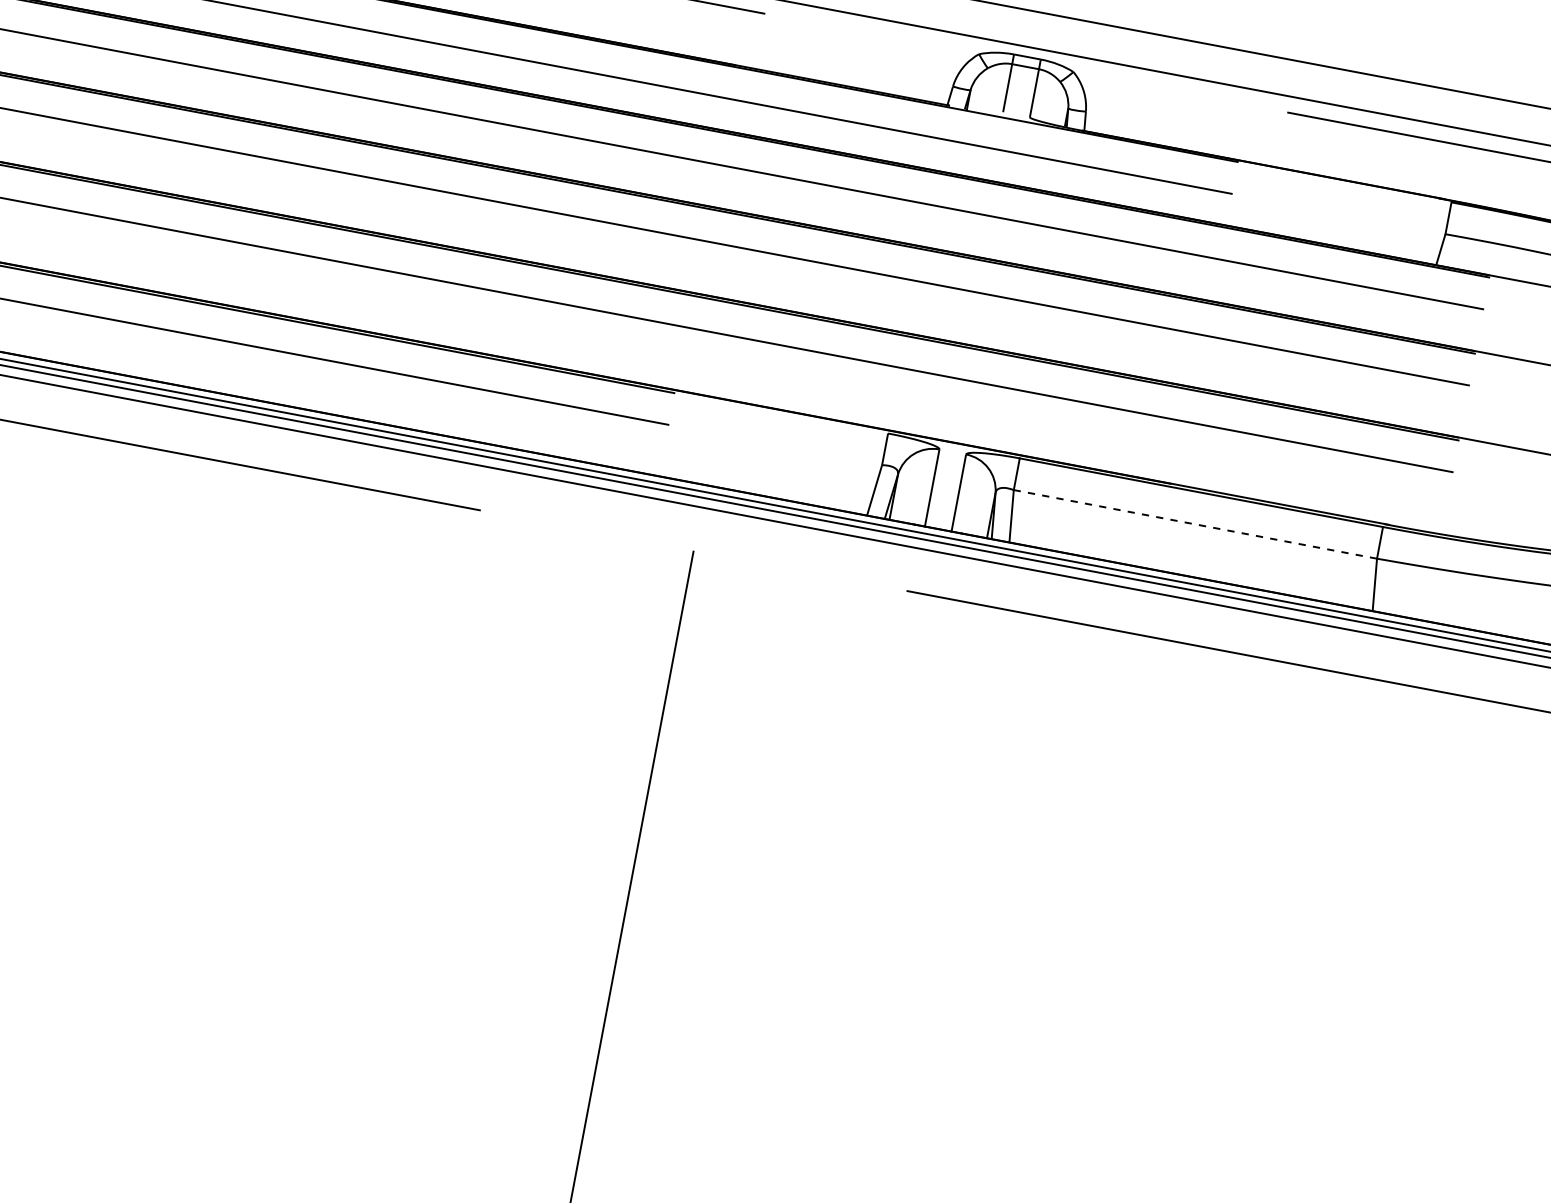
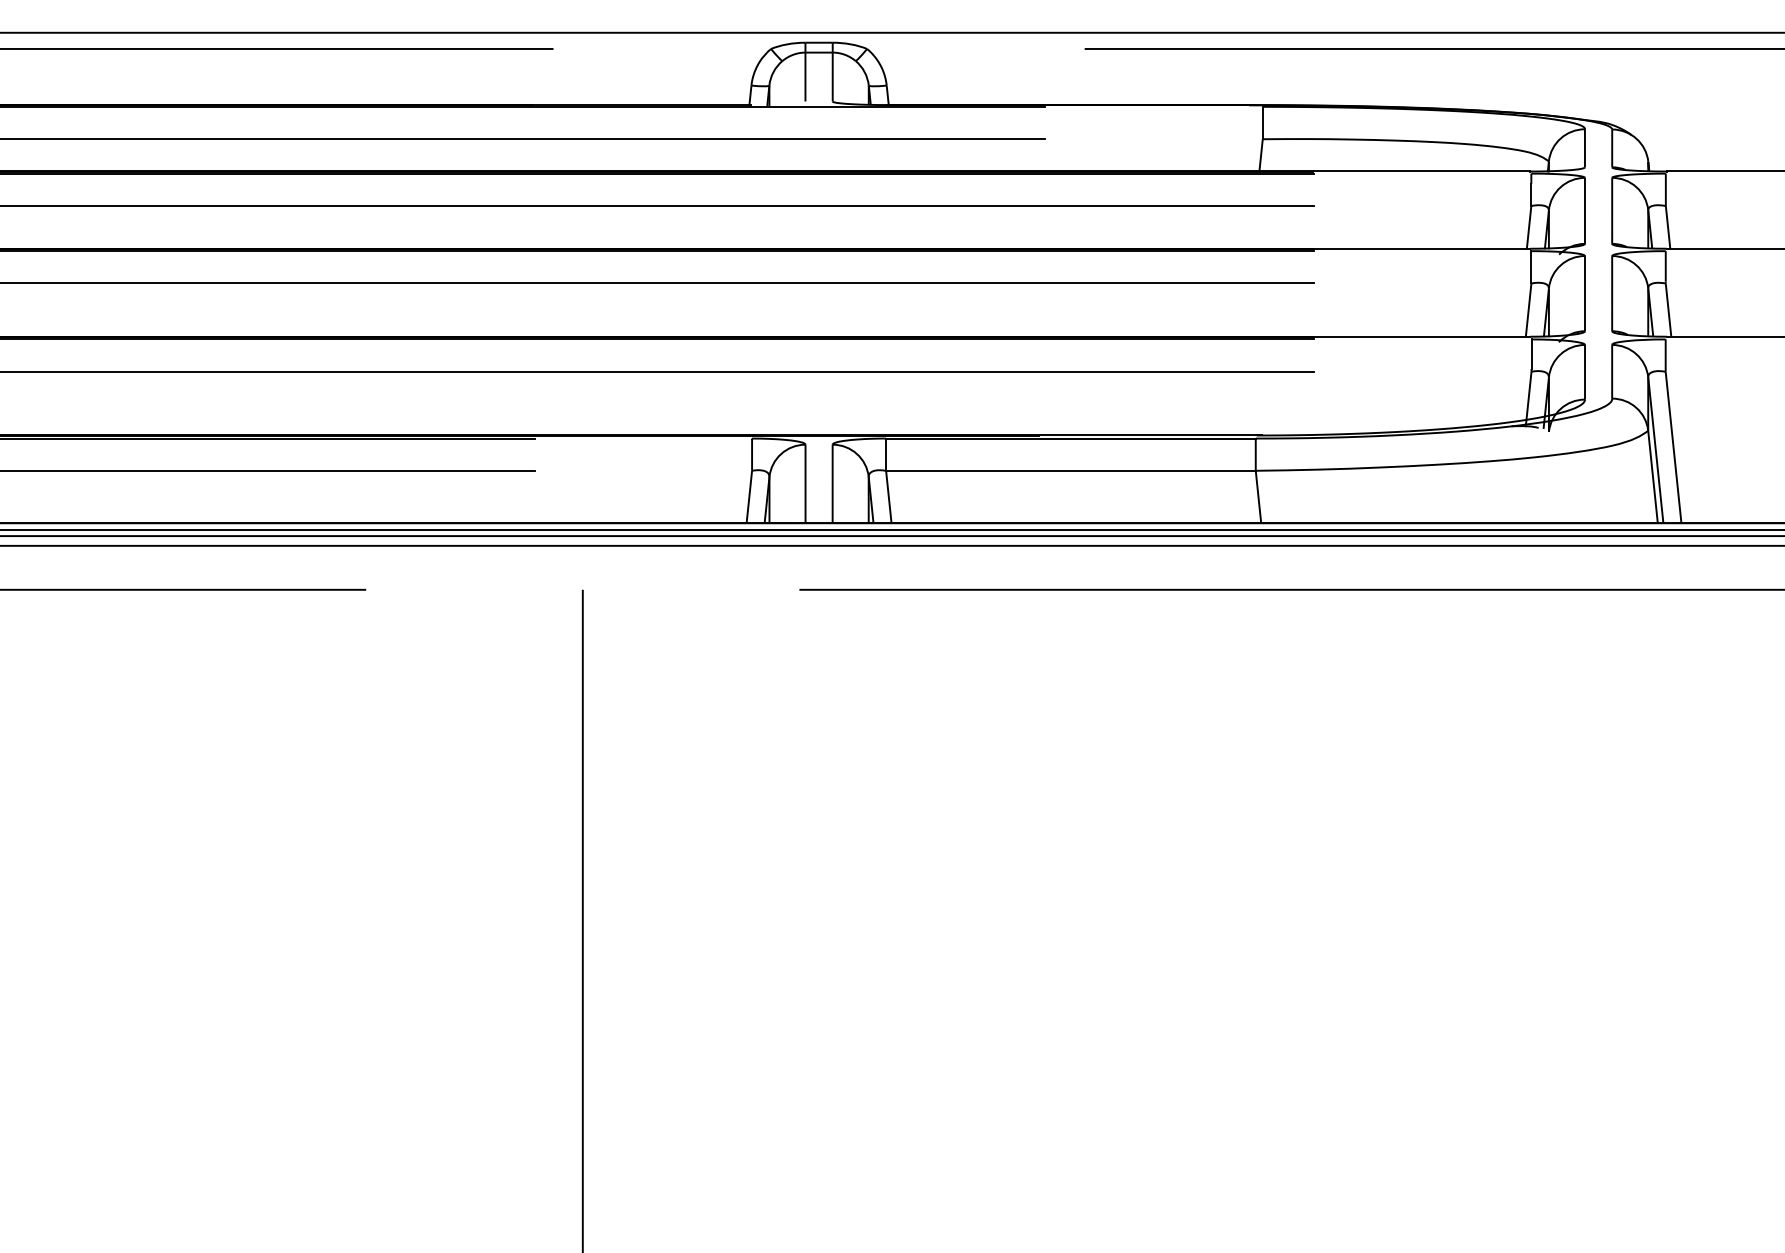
line: (1195, 524) -> (1070, 470), dashed -> solid

